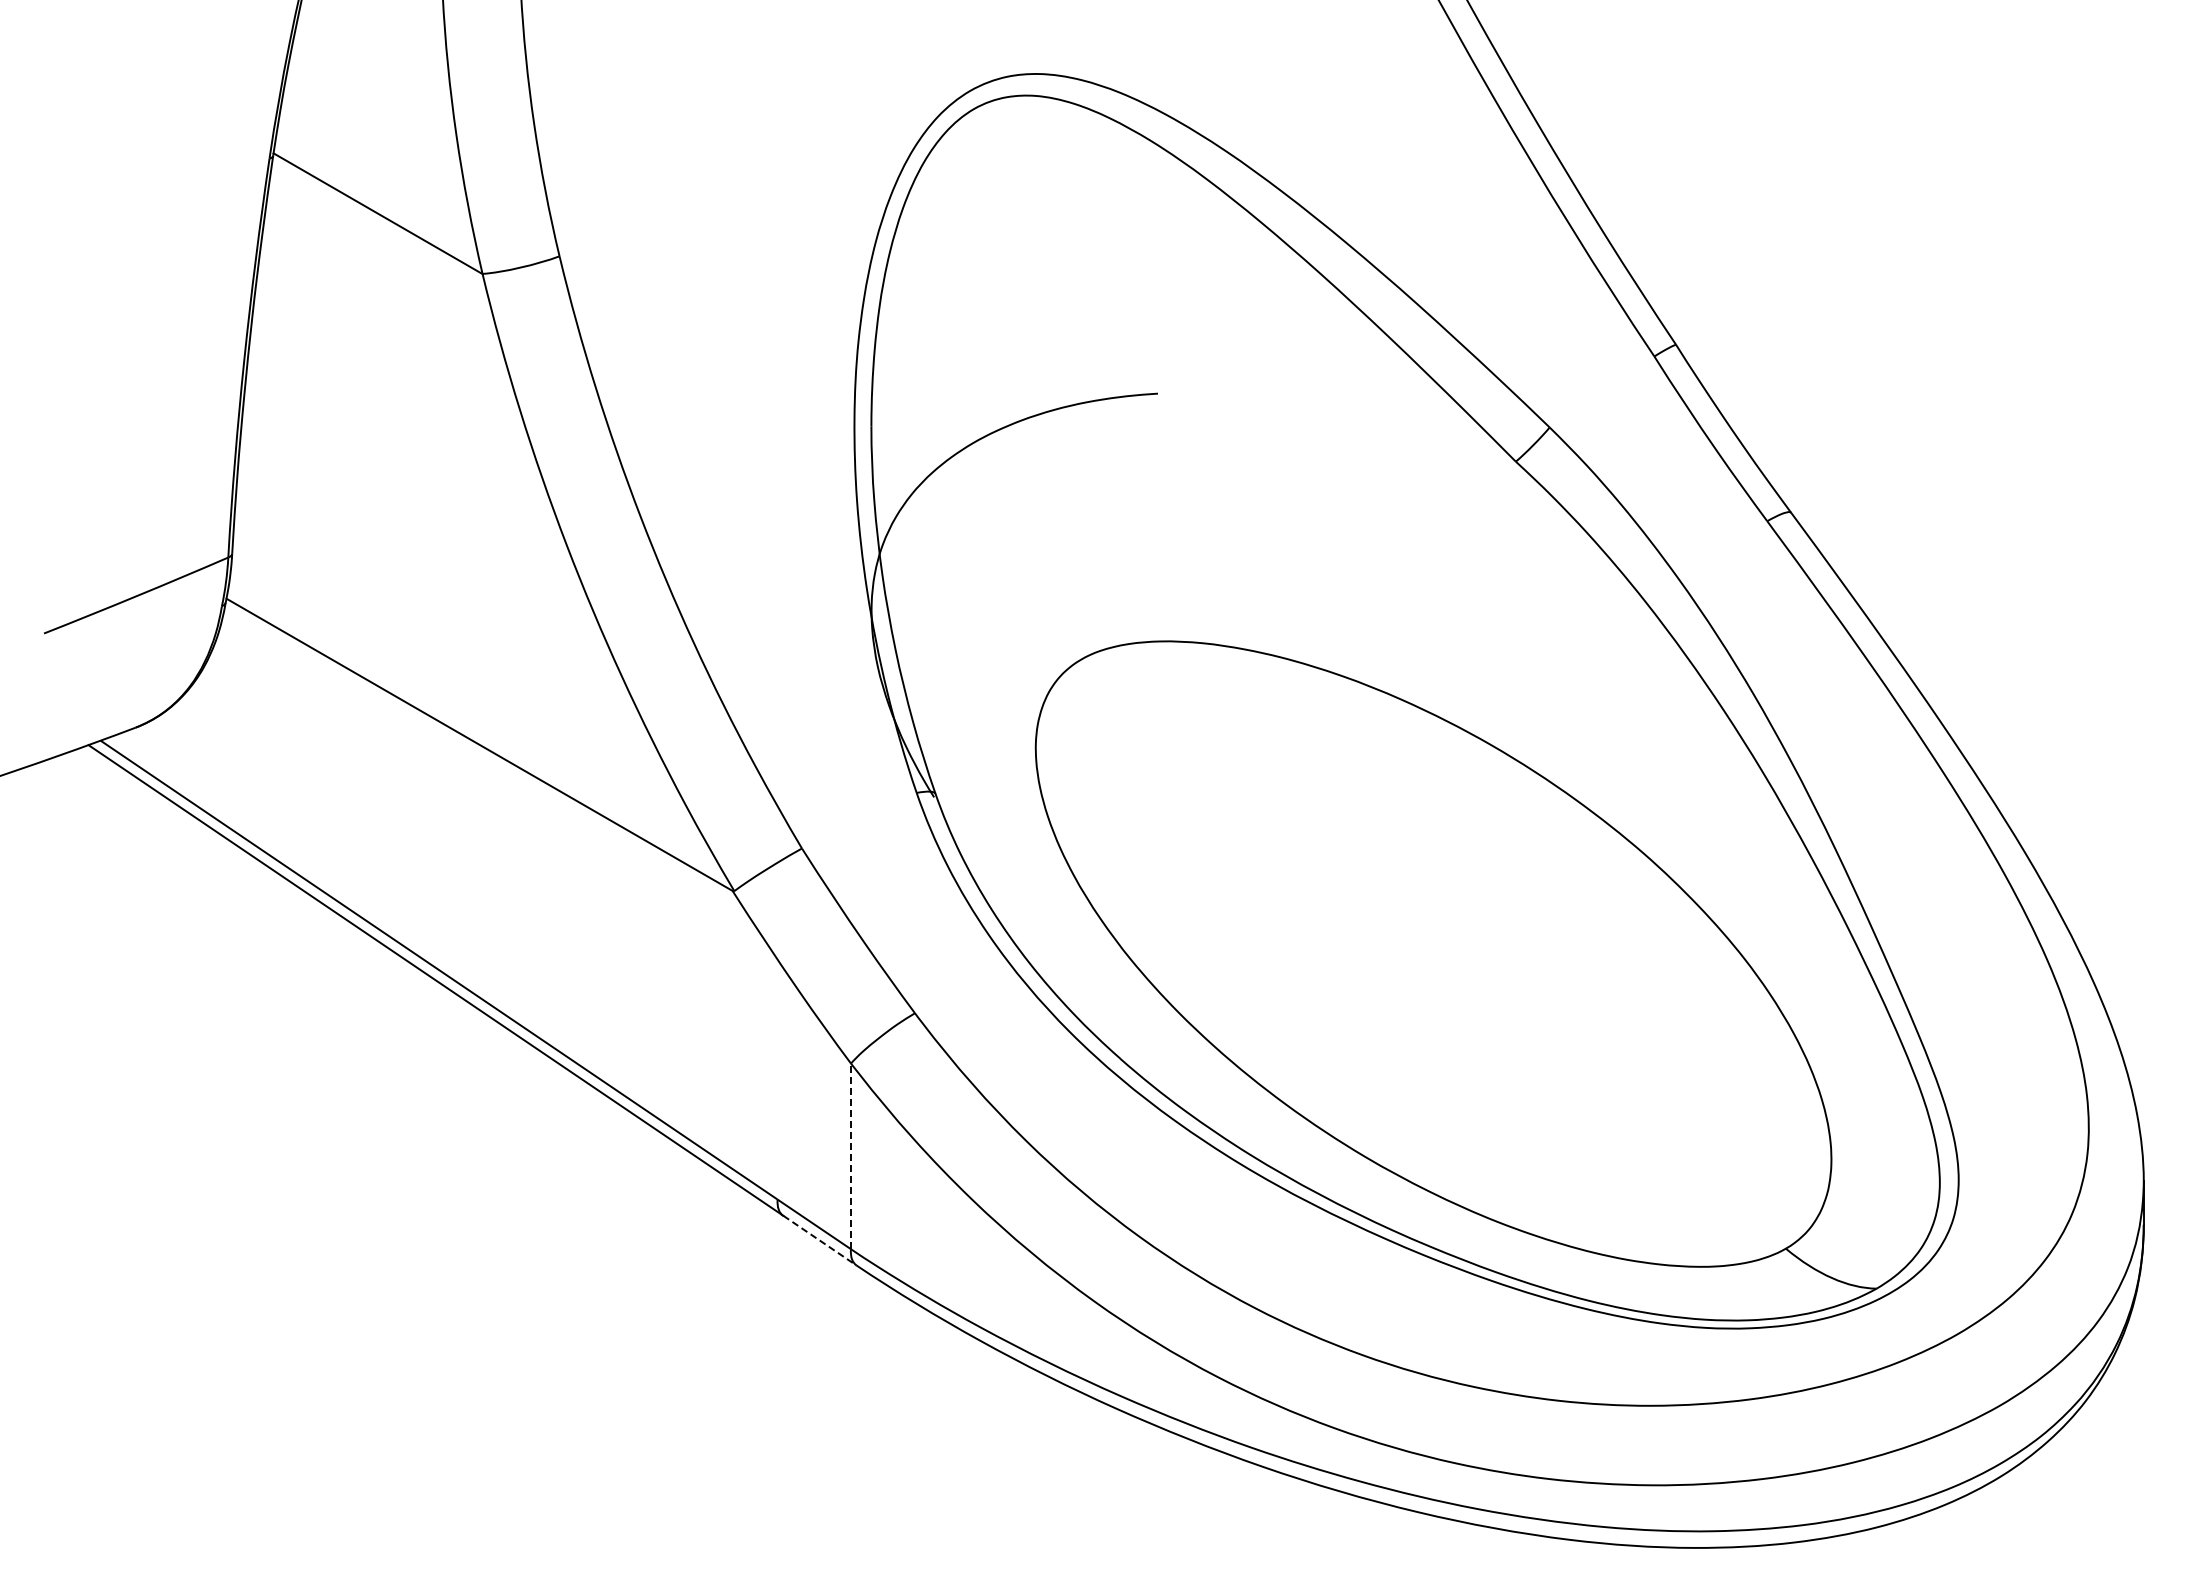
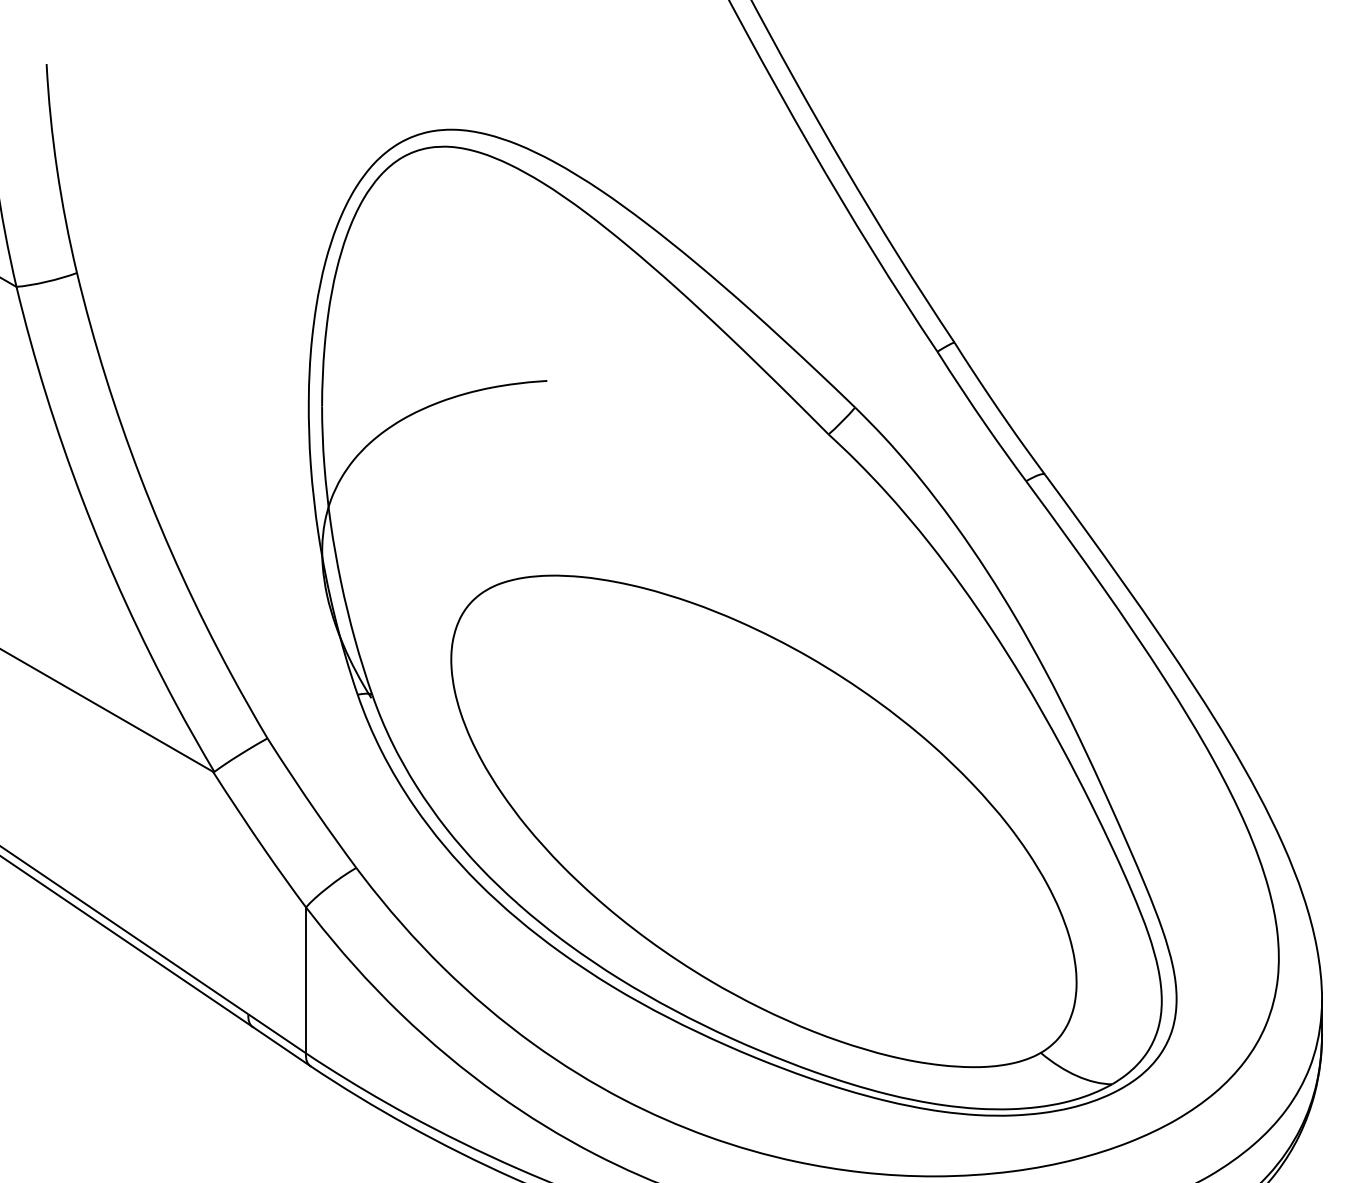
line: (851, 1156) -> (306, 980), dashed -> solid
line: (820, 1240) -> (282, 1046), dashed -> solid

